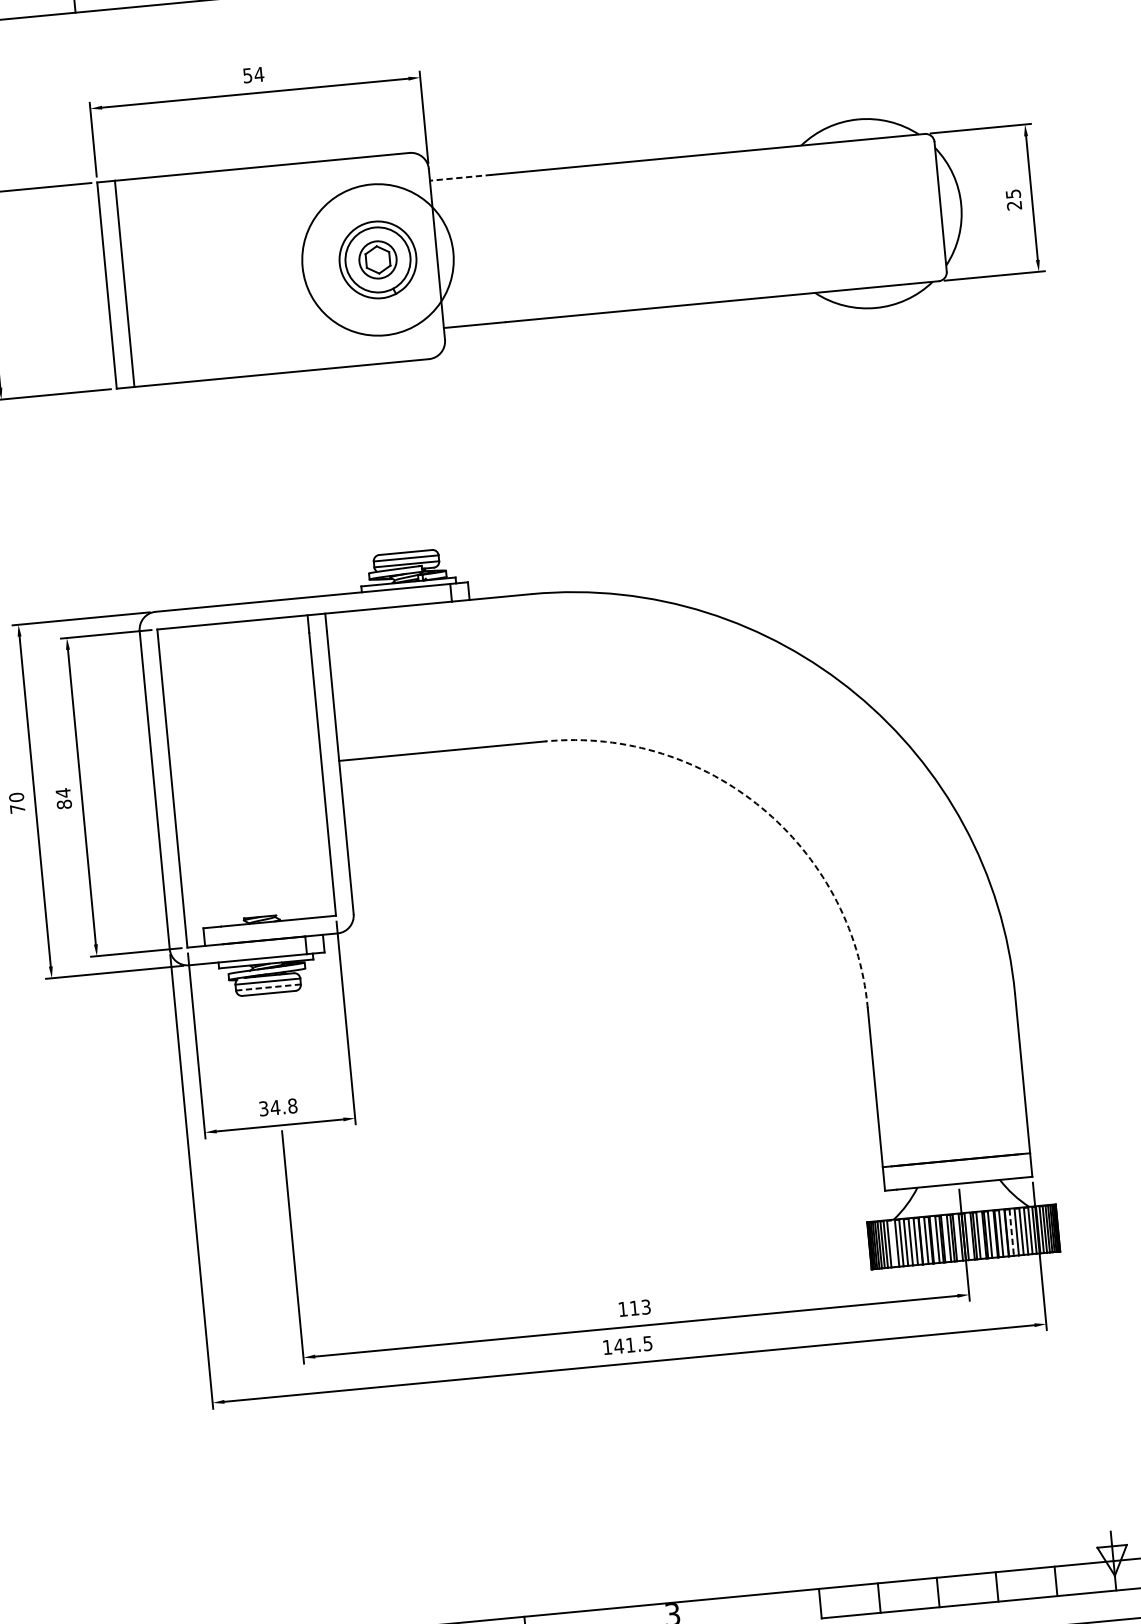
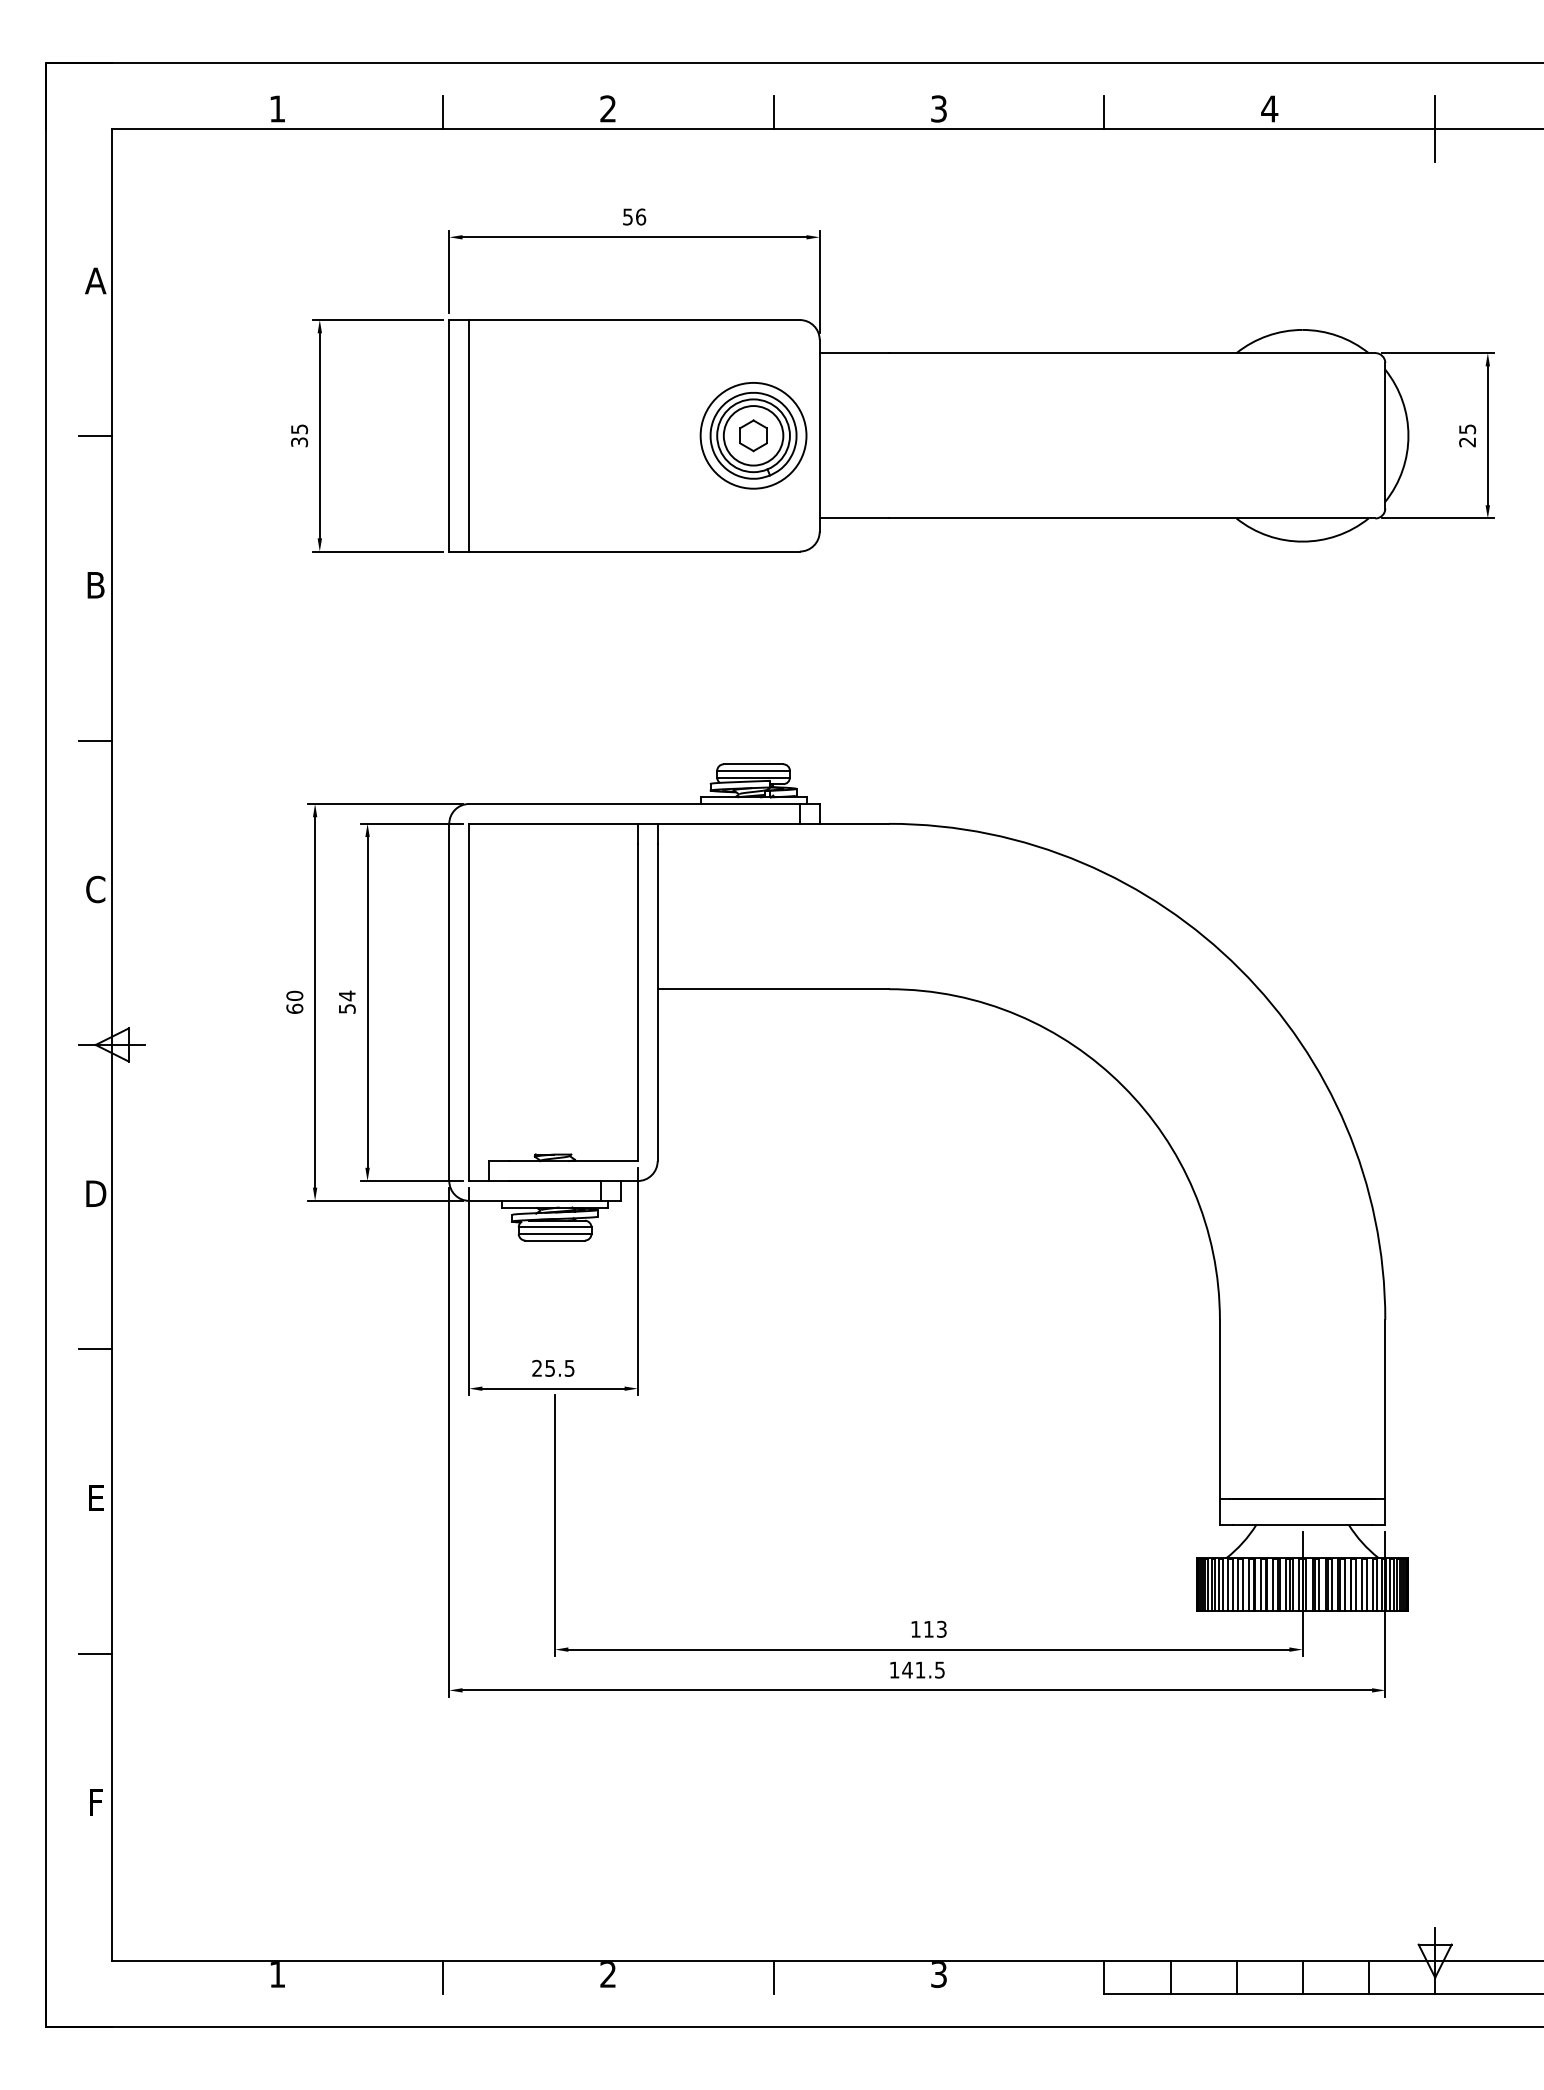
text: (258, 74) -> (640, 216), 54 -> 56
line: (460, 178) -> (854, 353), dashed -> solid
circle: (377, 259) -> (753, 435), size x0.62
circle: (377, 259) -> (753, 435), size x1.43
text: (63, 804) -> (346, 1008), 84 -> 54
text: (17, 808) -> (294, 1008), 70 -> 60
arc: (762, 808) -> (1123, 1086), dashed -> solid
line: (268, 987) -> (555, 1233), dashed -> solid
text: (278, 1106) -> (553, 1367), 34.8 -> 25.5
line: (1011, 1233) -> (1356, 1585), dashed -> solid
line: (893, 1243) -> (1223, 1584), added

